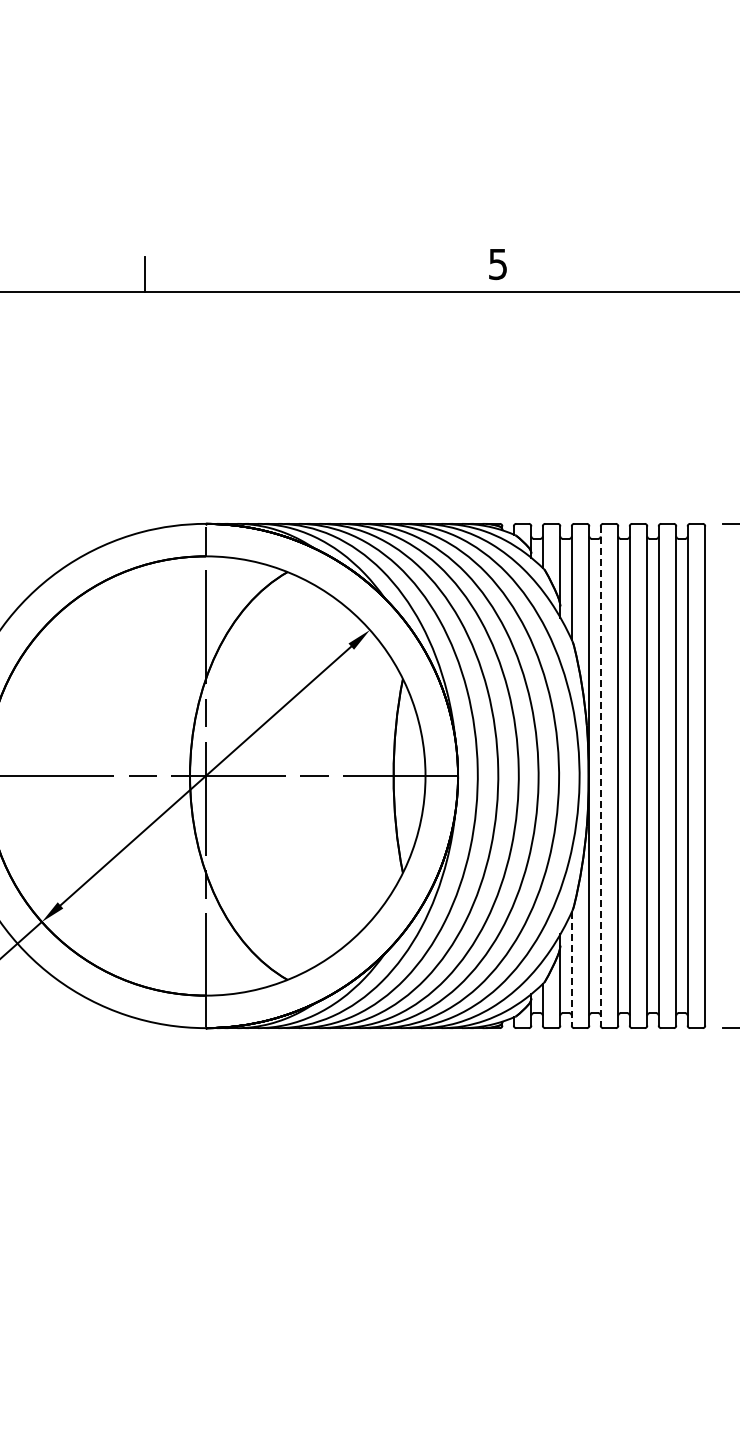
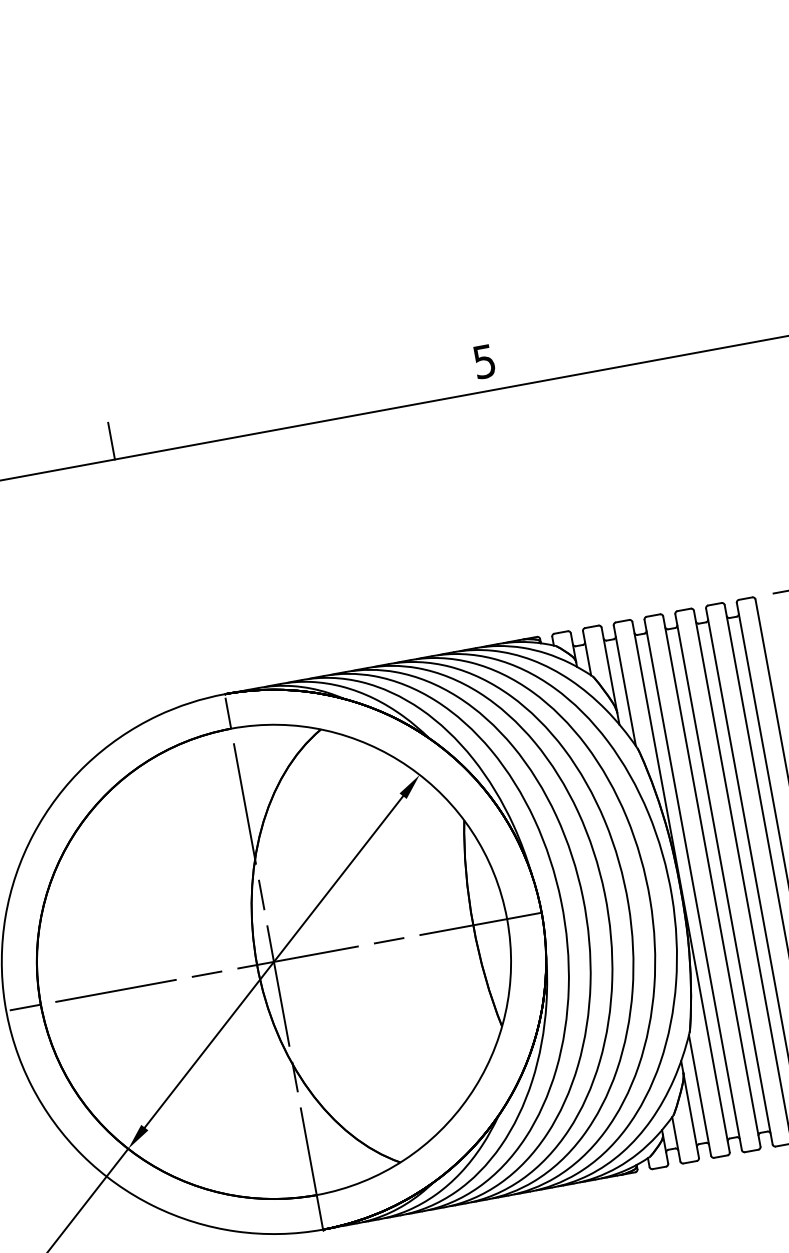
line: (600, 776) -> (693, 885), dashed -> solid
line: (571, 968) -> (699, 1095), dashed -> solid

